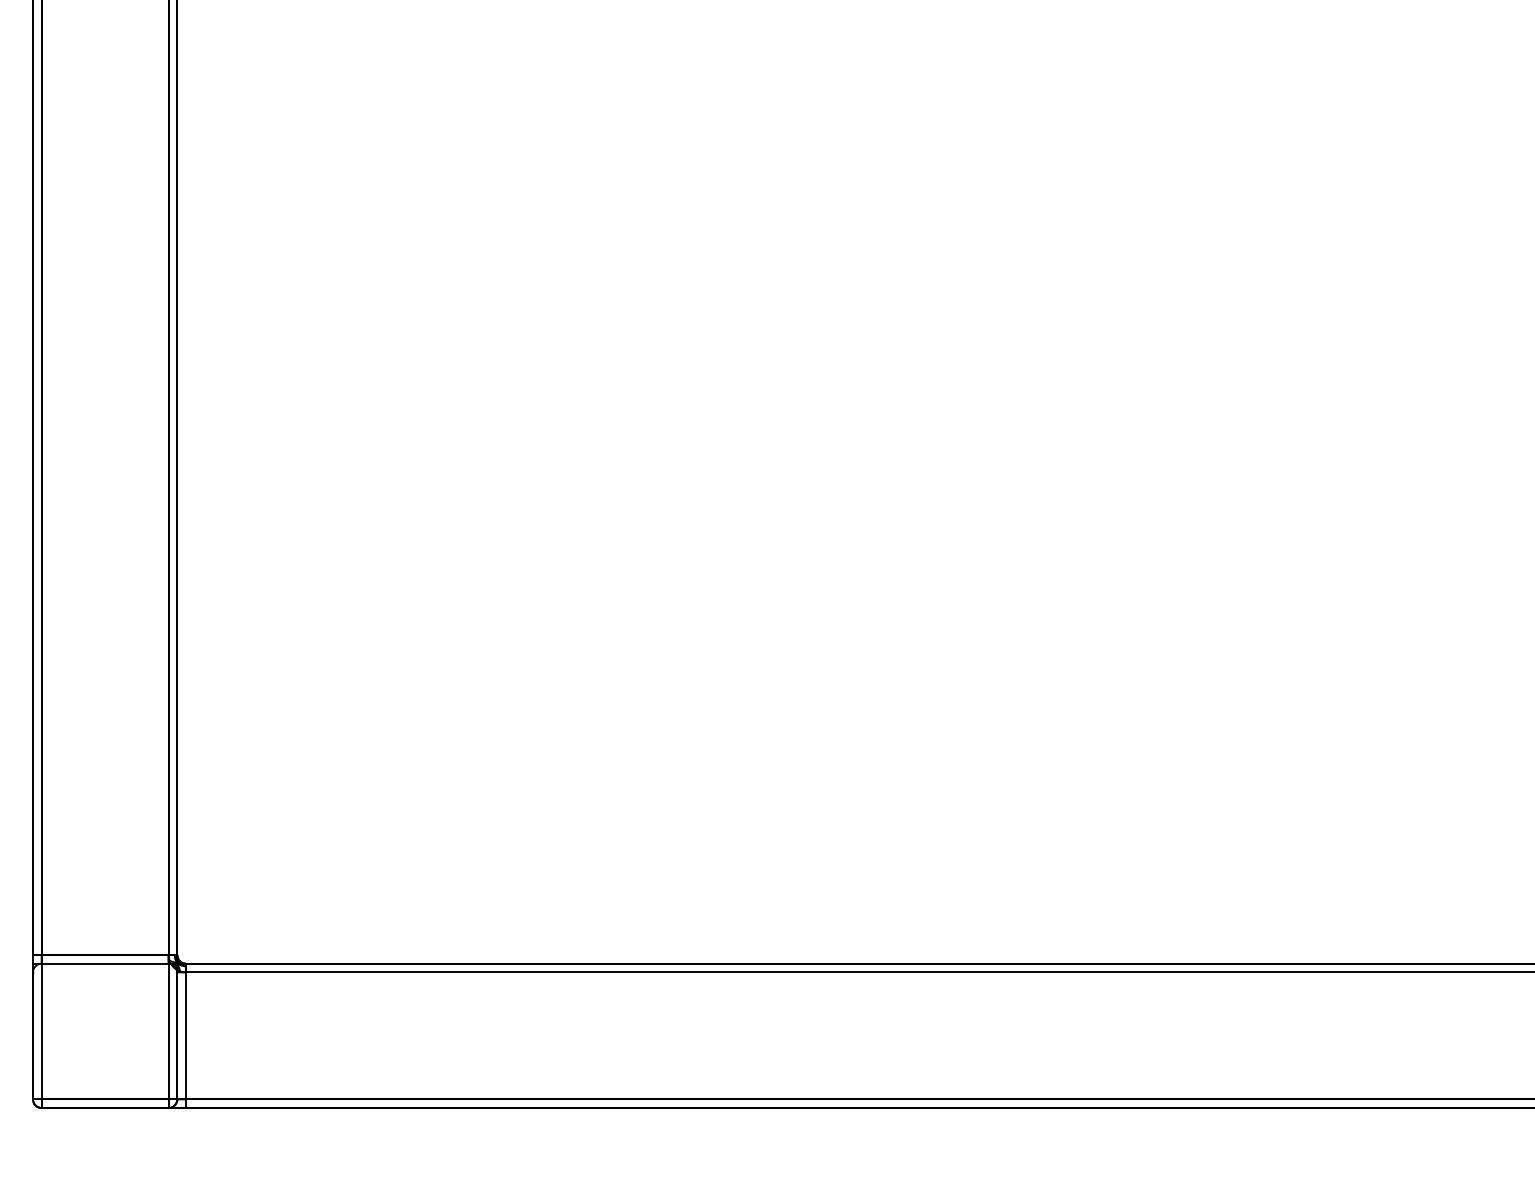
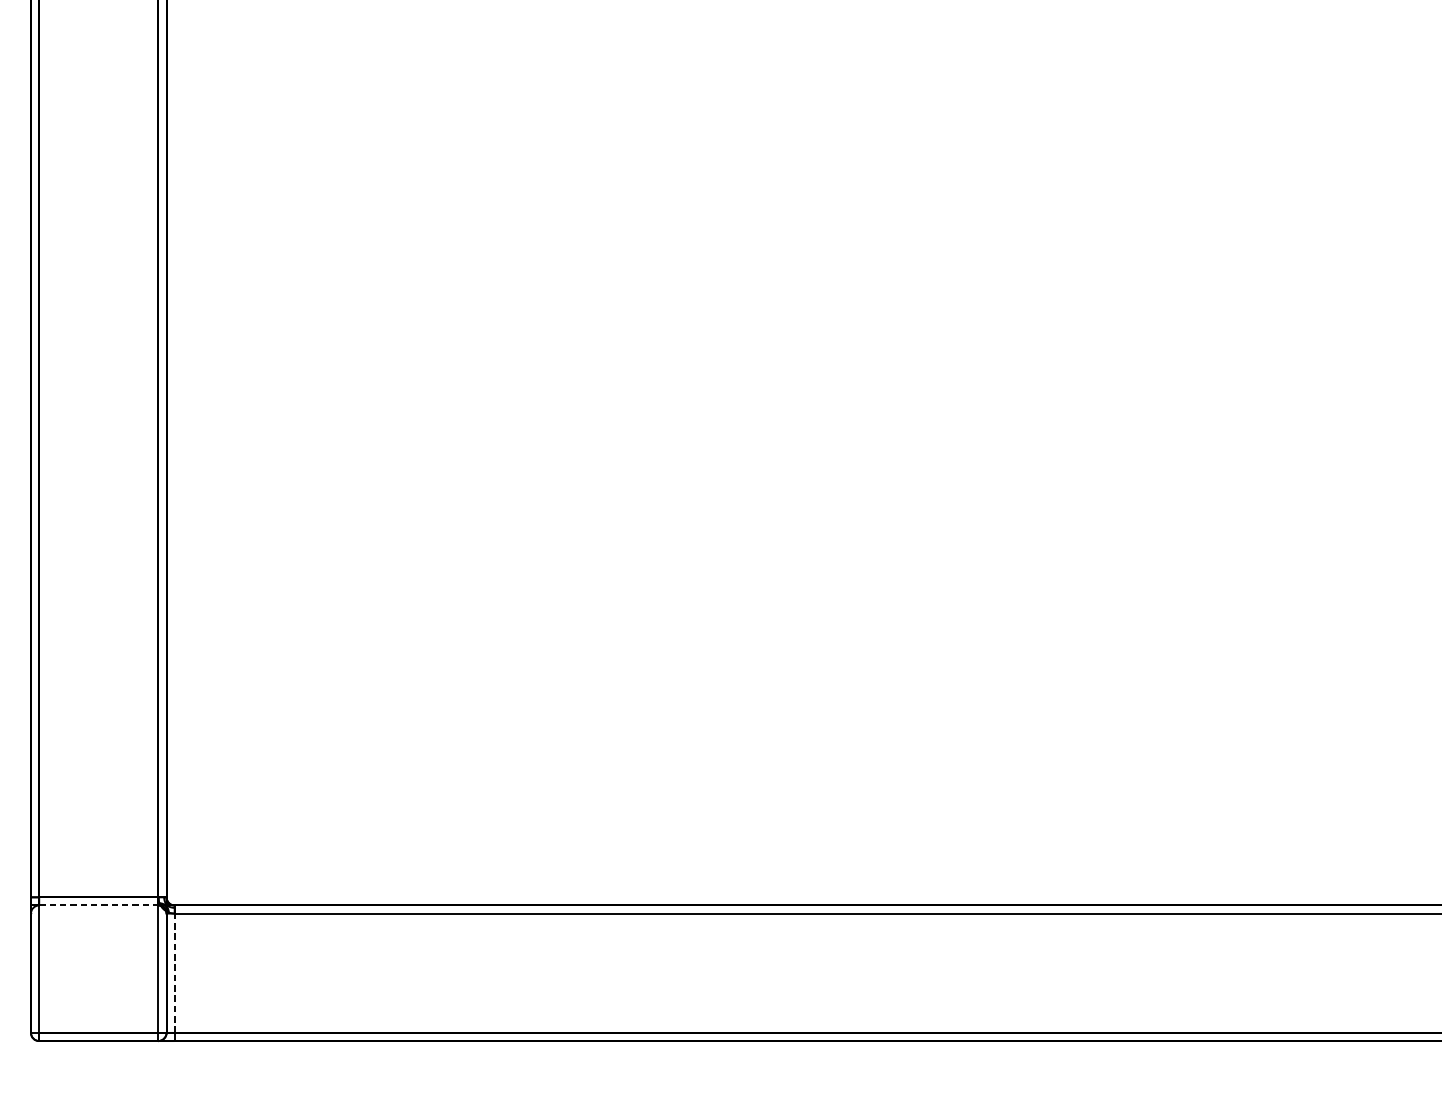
line: (105, 963) -> (99, 905), solid -> dashed
line: (185, 1035) -> (174, 972), solid -> dashed

